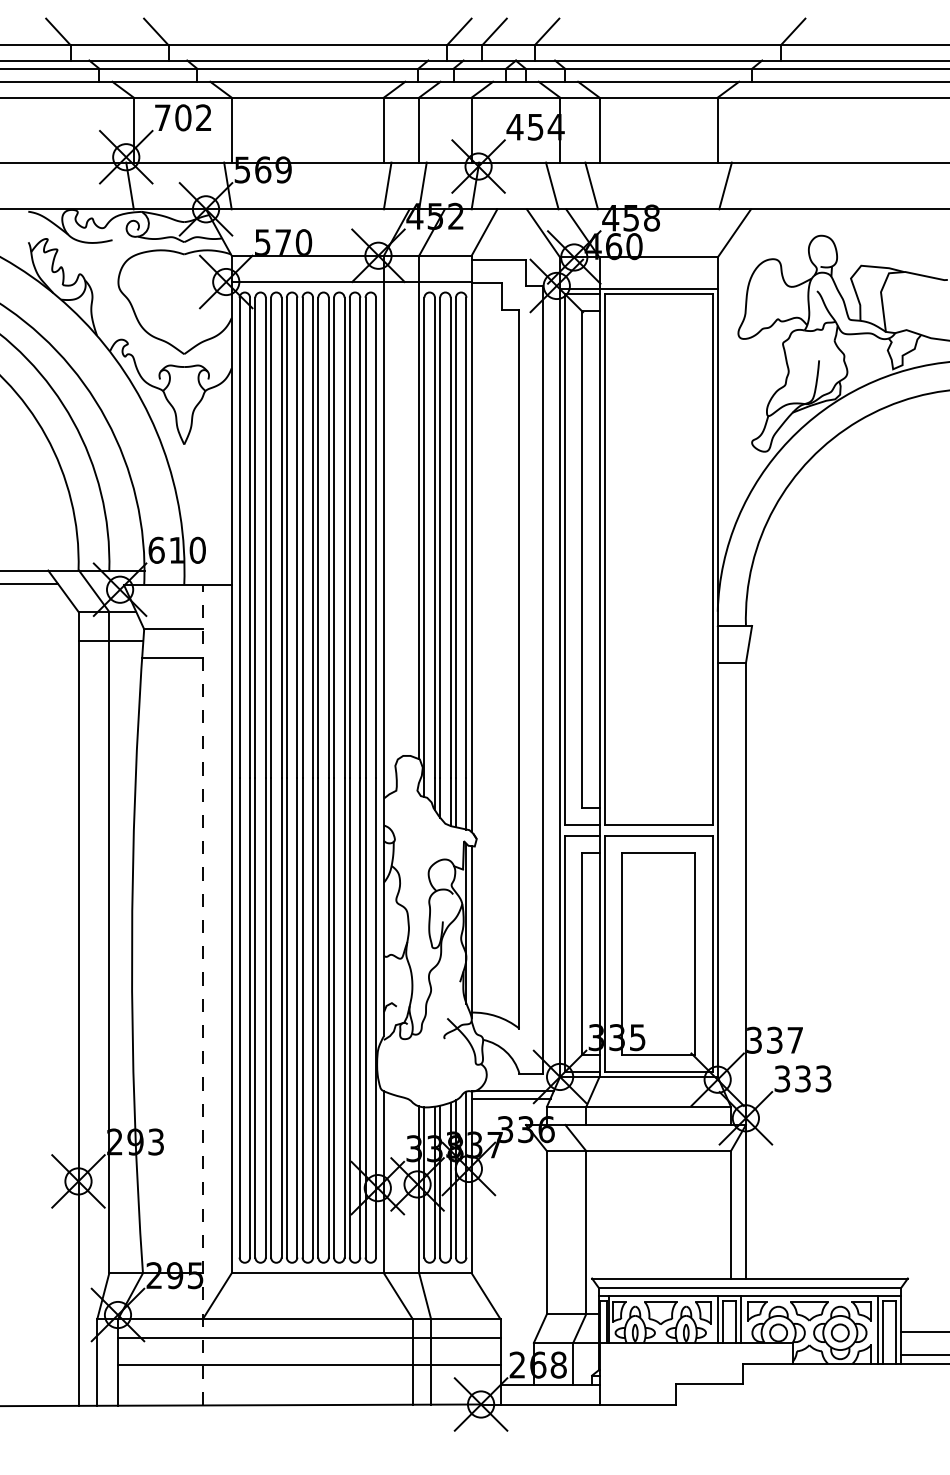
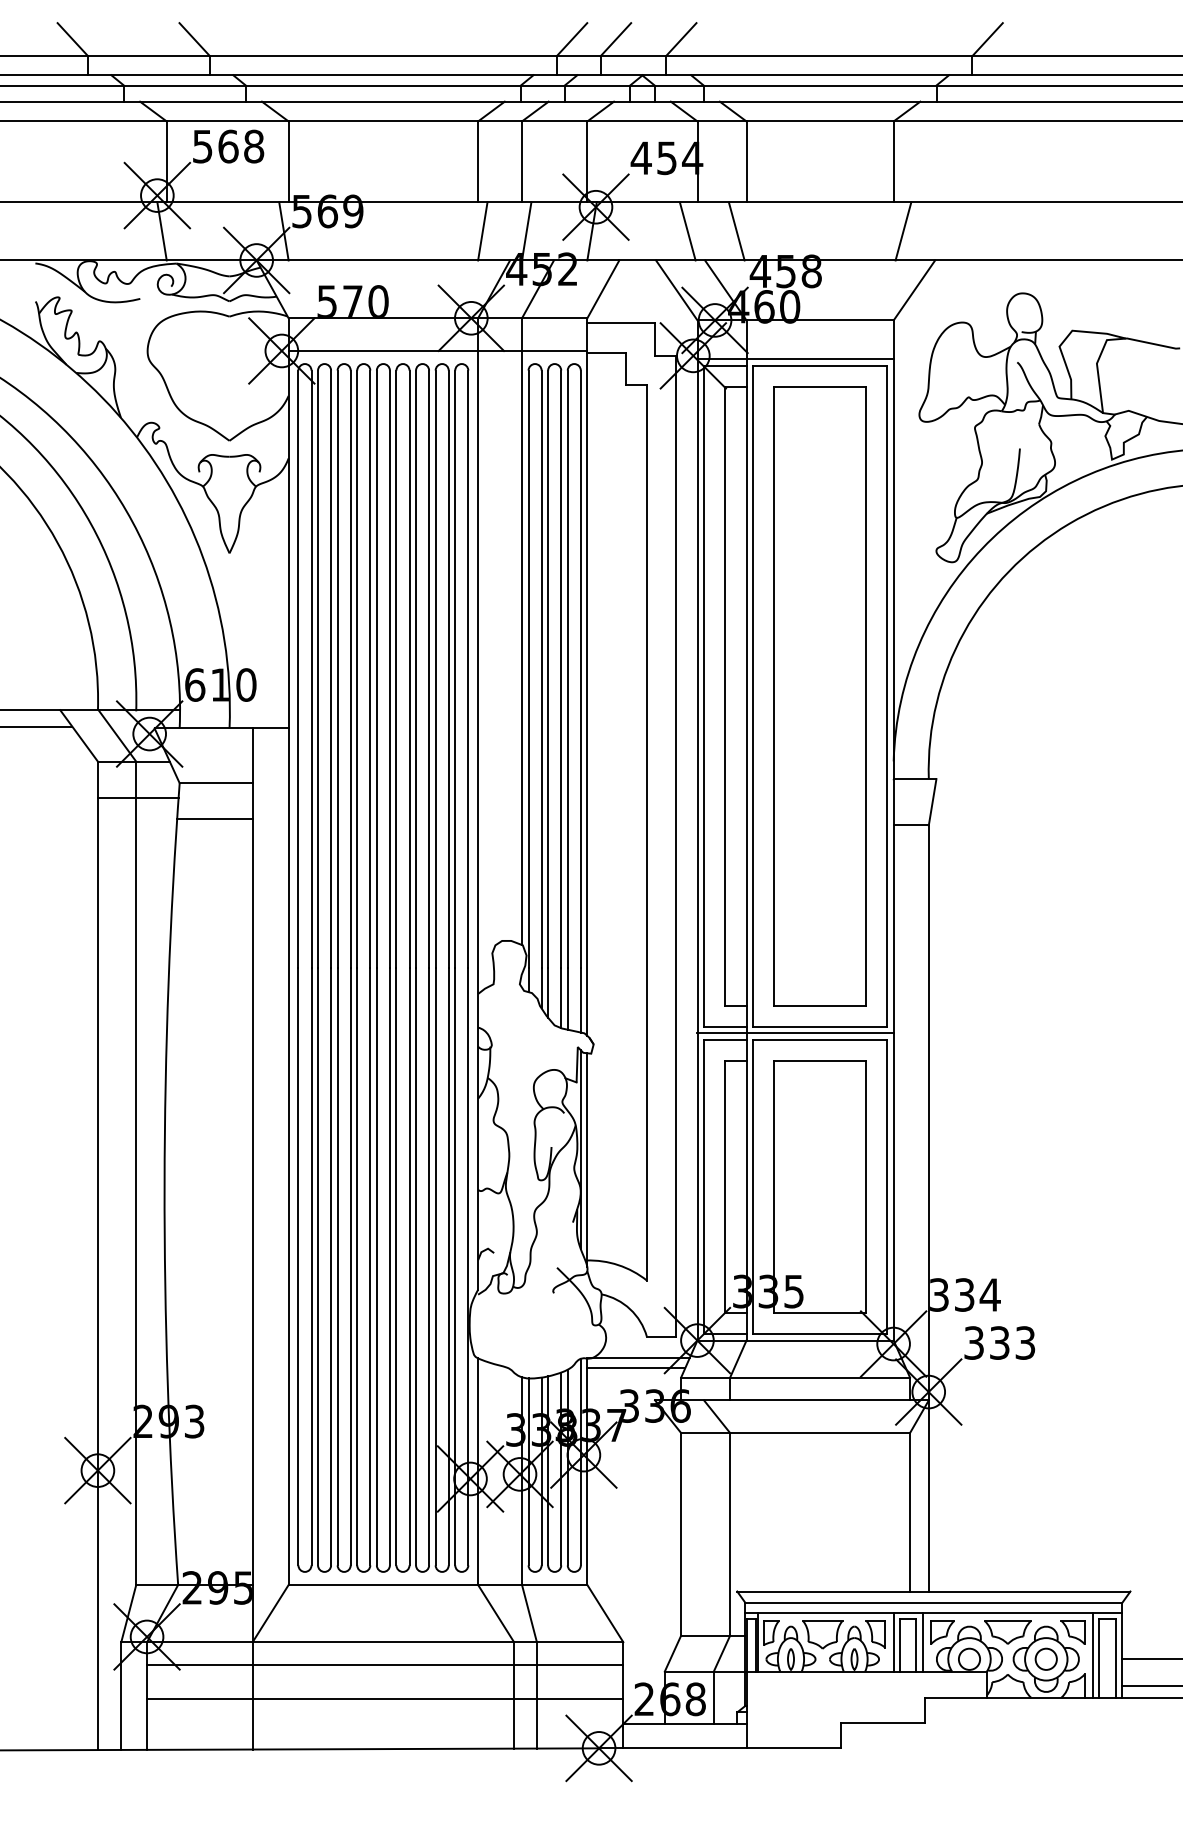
text: (183, 117) -> (228, 146), 702 -> 568
part: (658, 559) -> (819, 696), added
line: (638, 830) -> (795, 1033), added
line: (202, 994) -> (252, 1237), dashed -> solid
text: (794, 1040) -> (989, 1295), 337 -> 334

